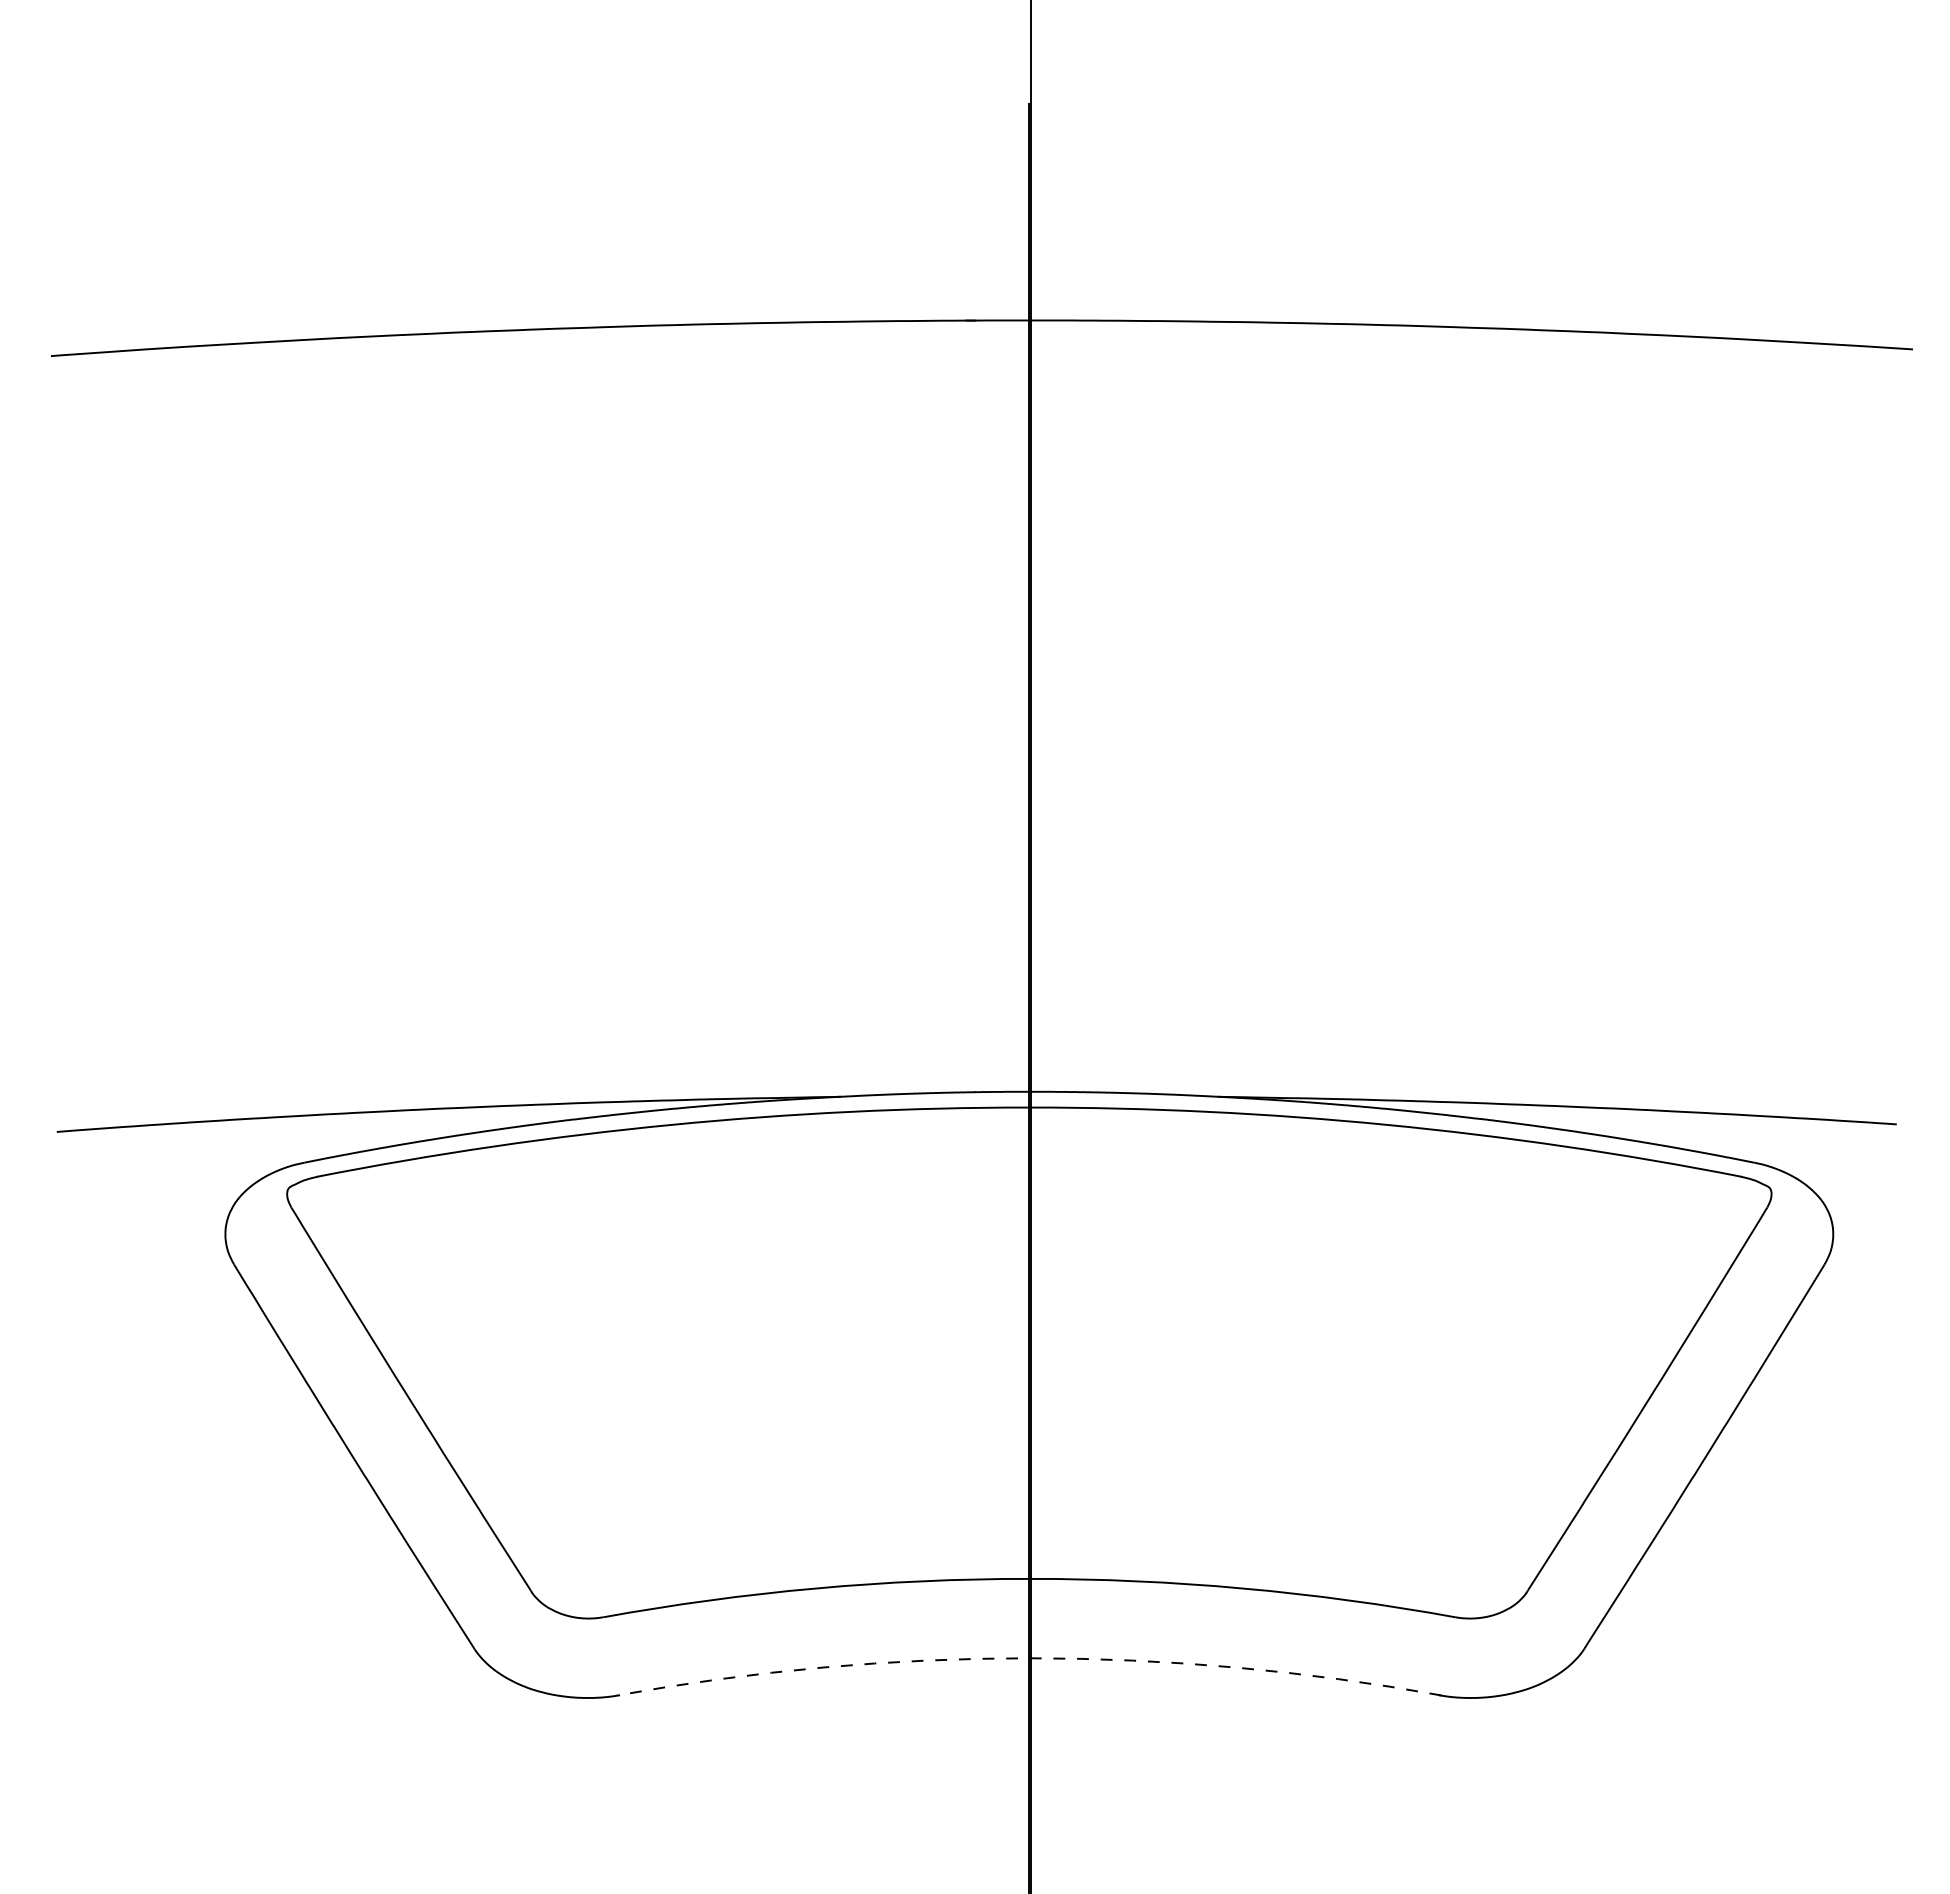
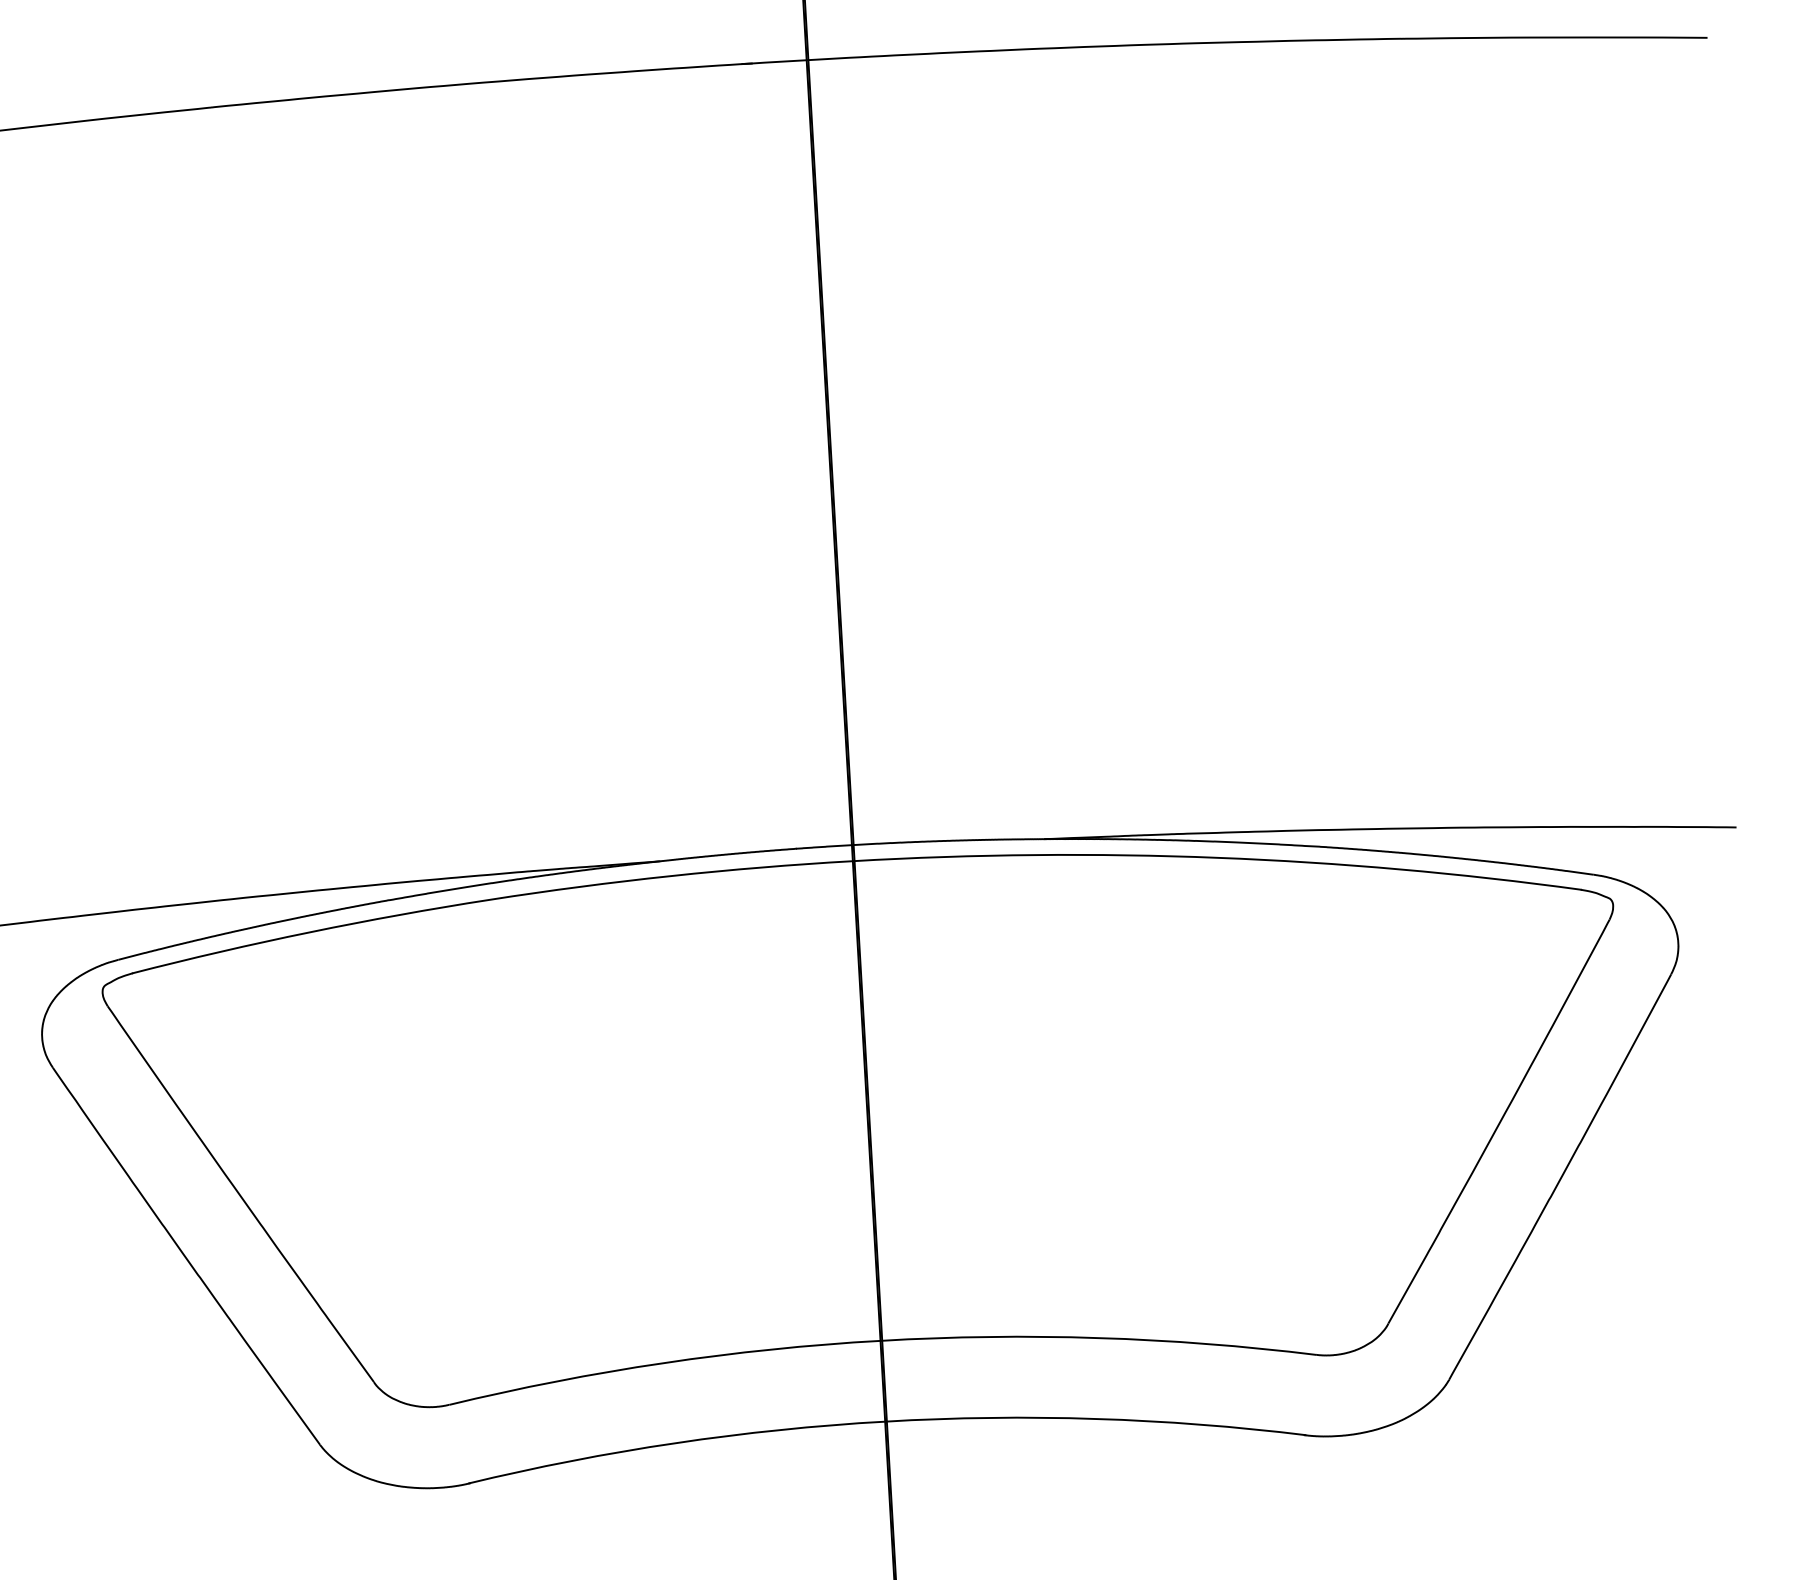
arc: (1029, 1658) -> (885, 1421), dashed -> solid

